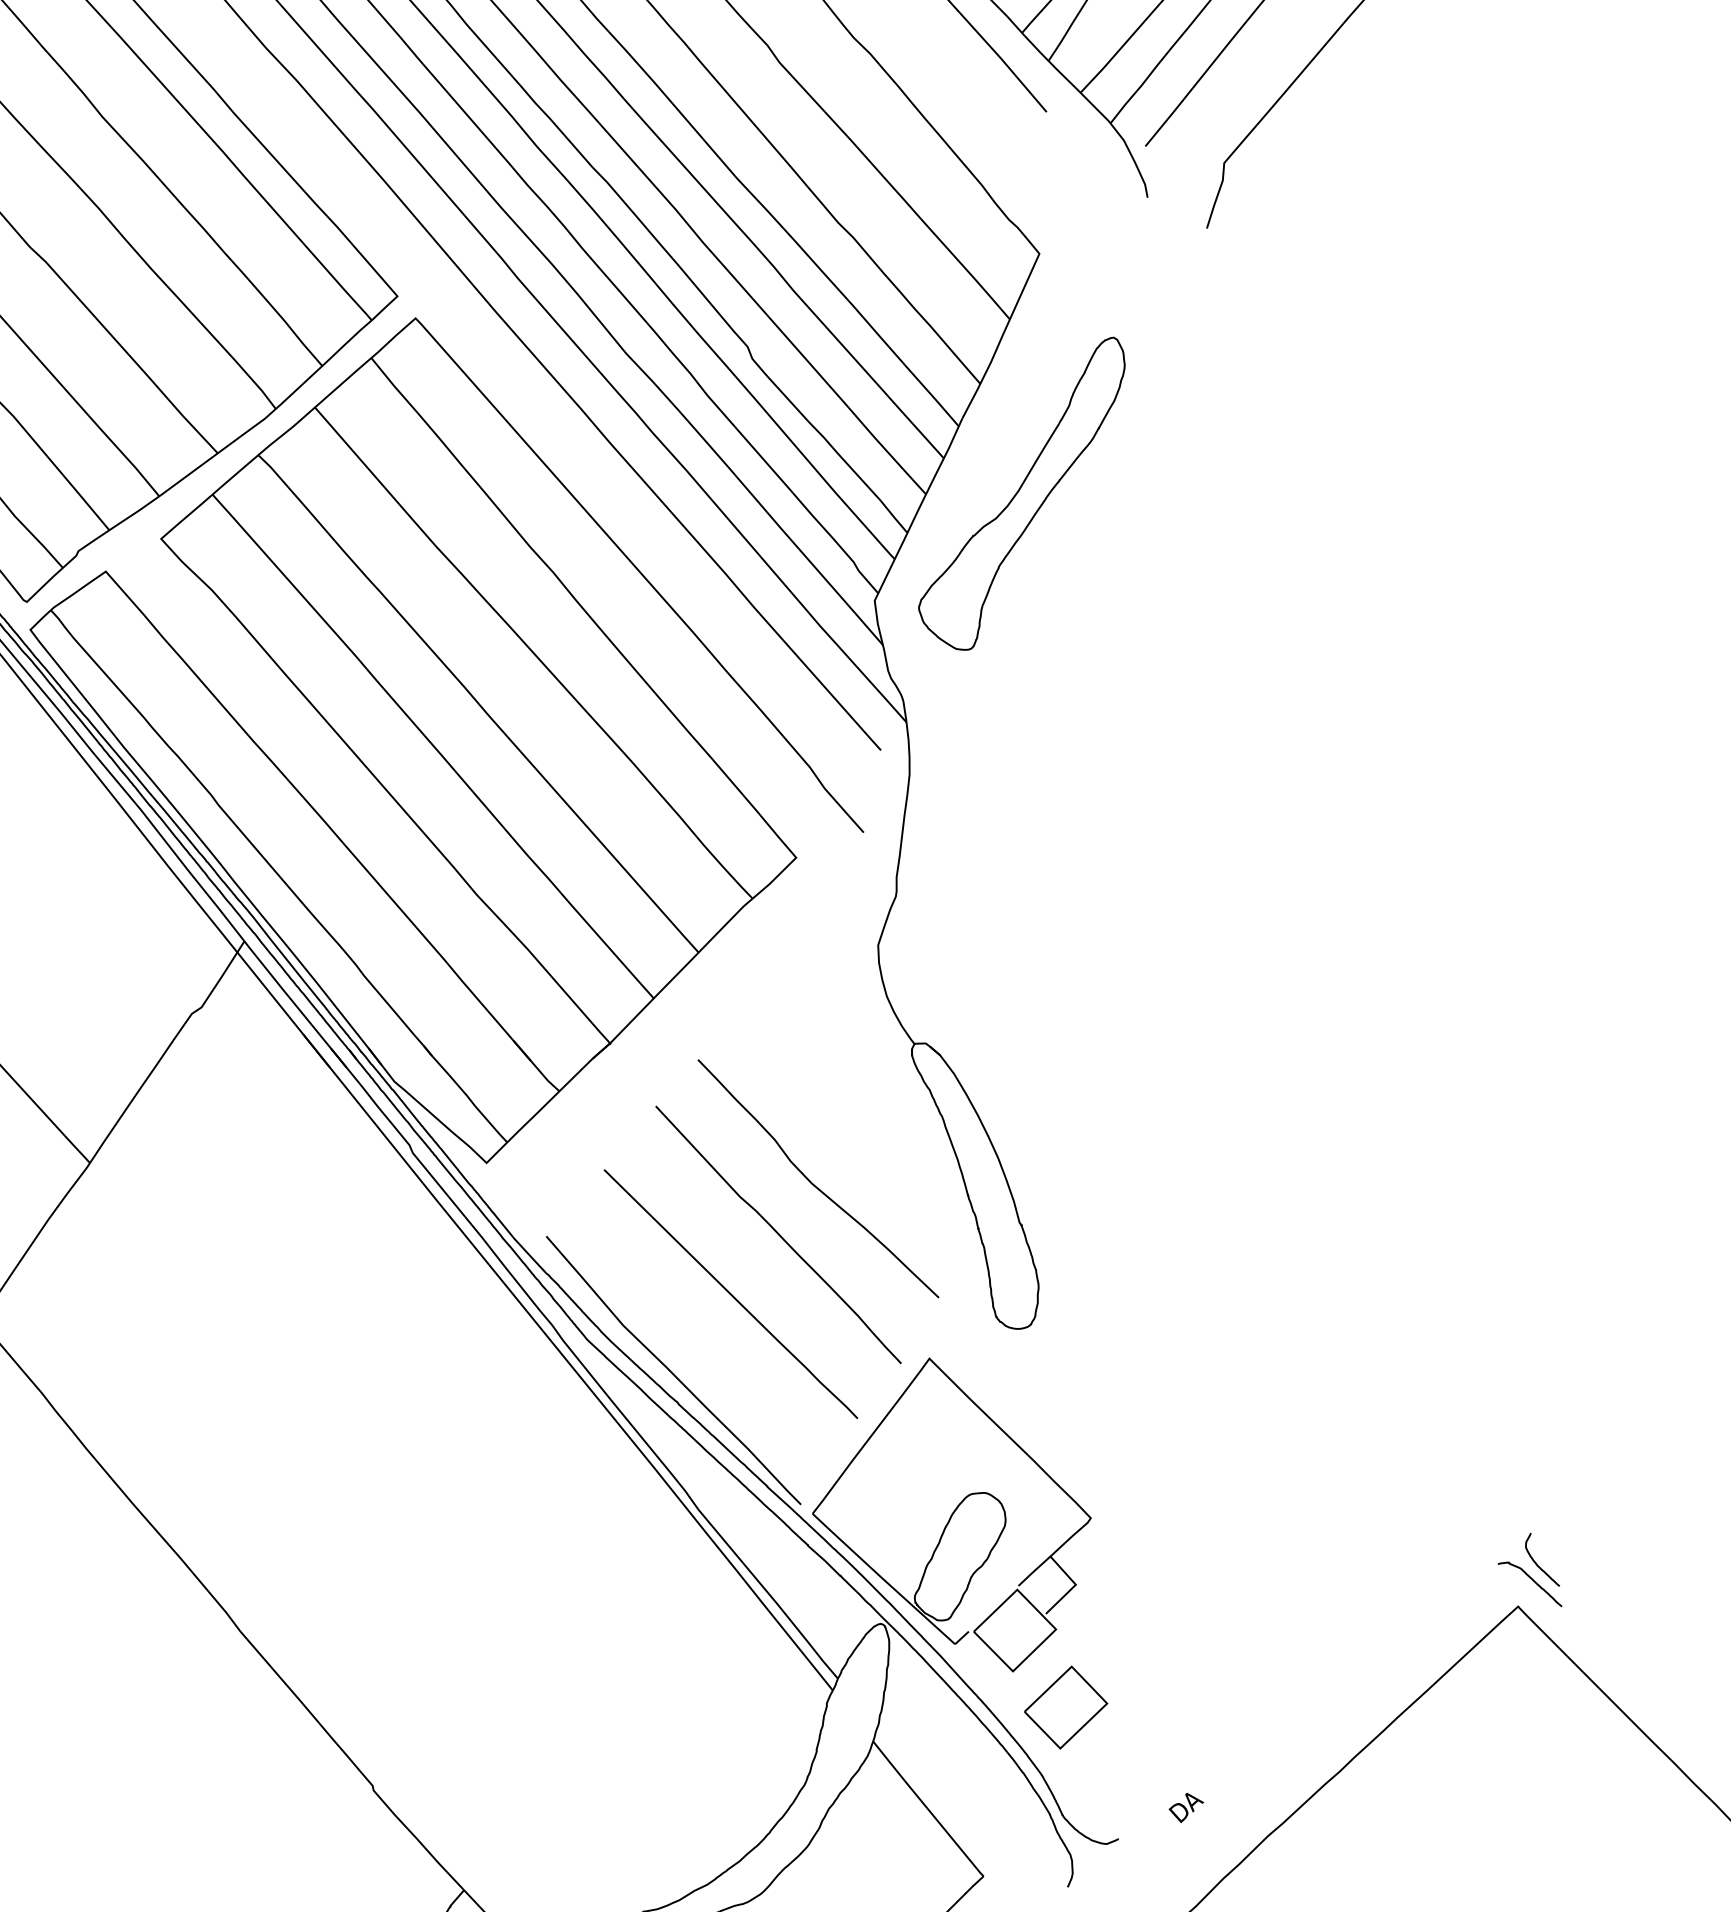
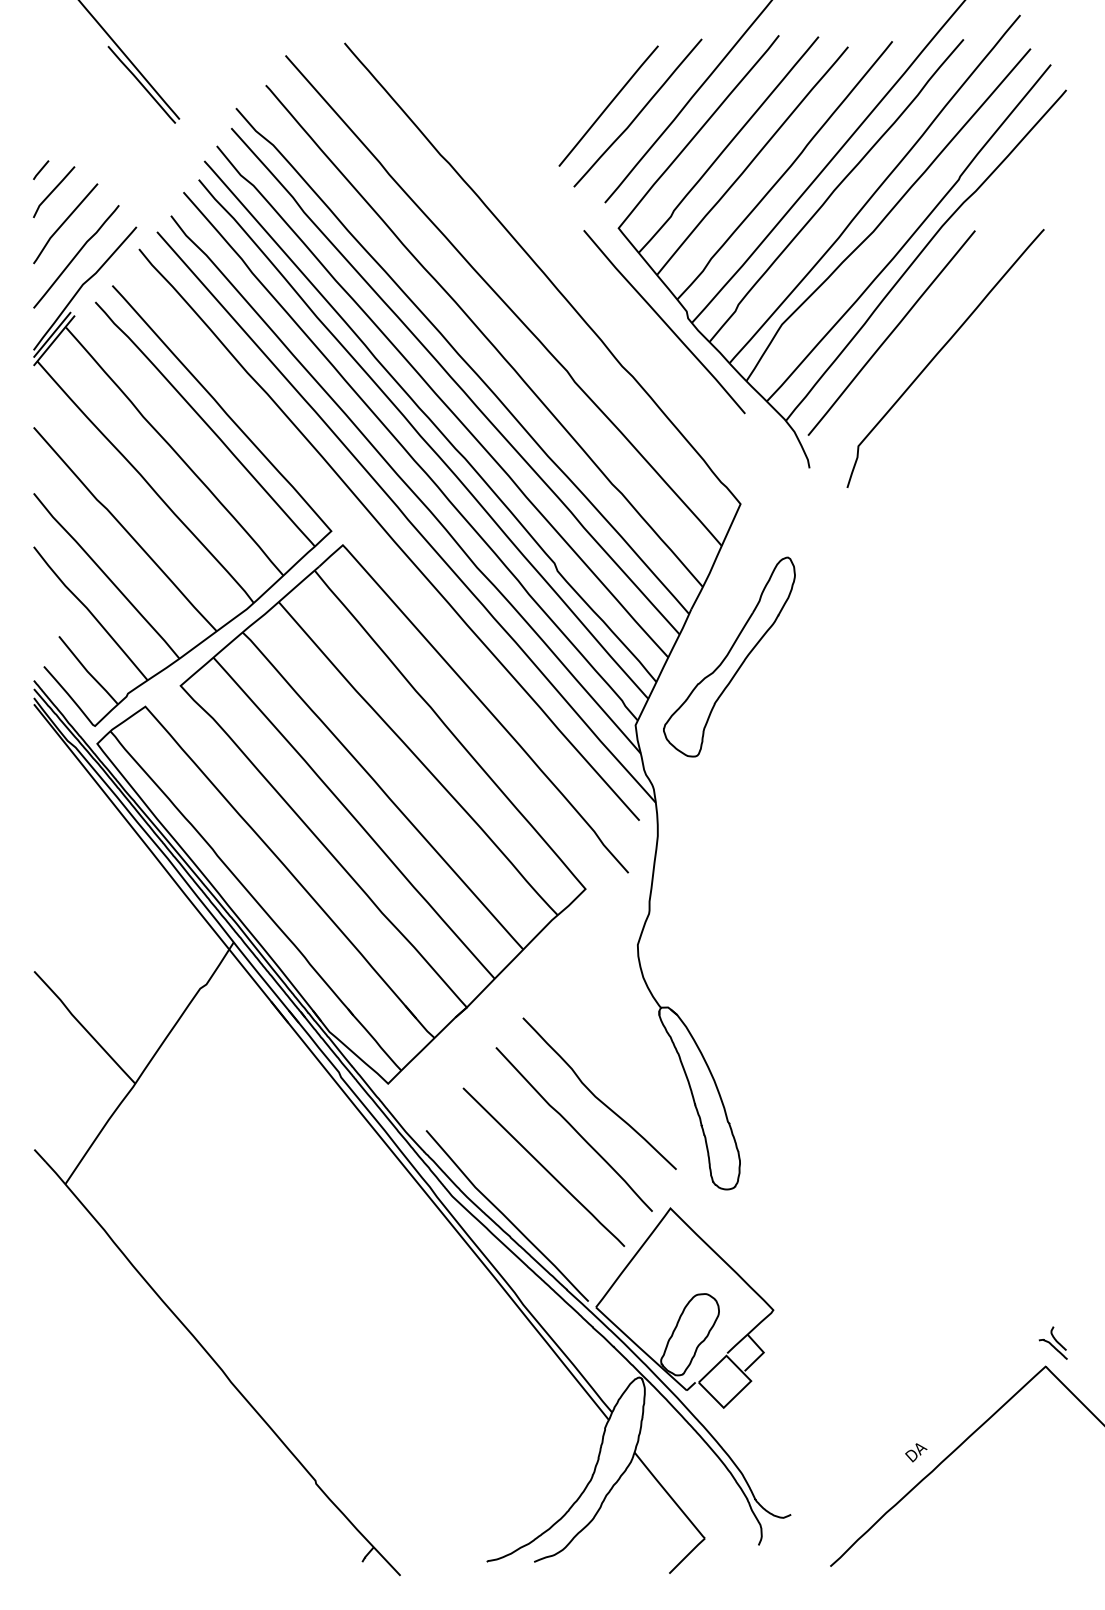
part: (1528, 1568) -> (1052, 1342), size x0.7
part: (1065, 1706) -> (757, 1430), removed
text: (1186, 1807) -> (916, 1452), moved

